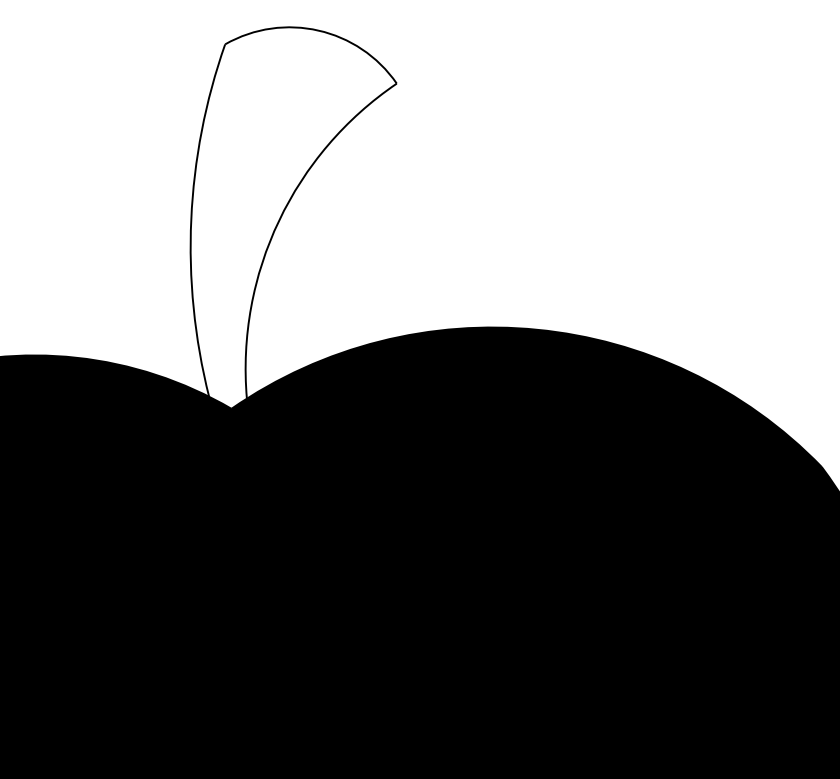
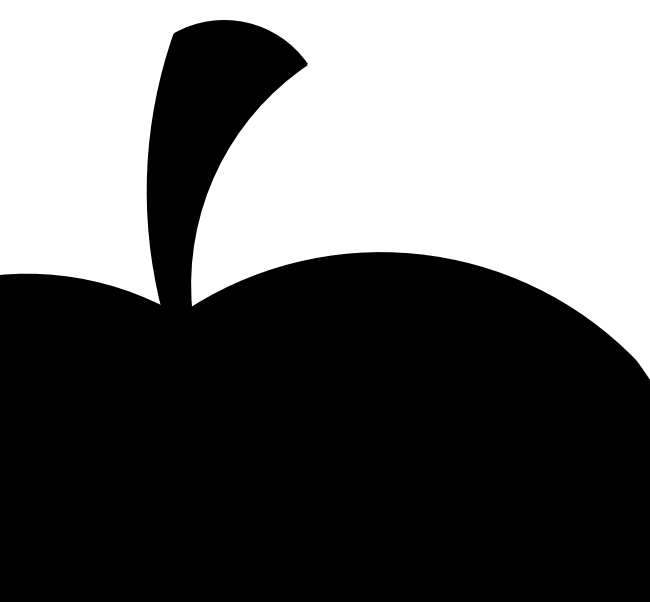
fill: (293, 217) -> (227, 168), added

